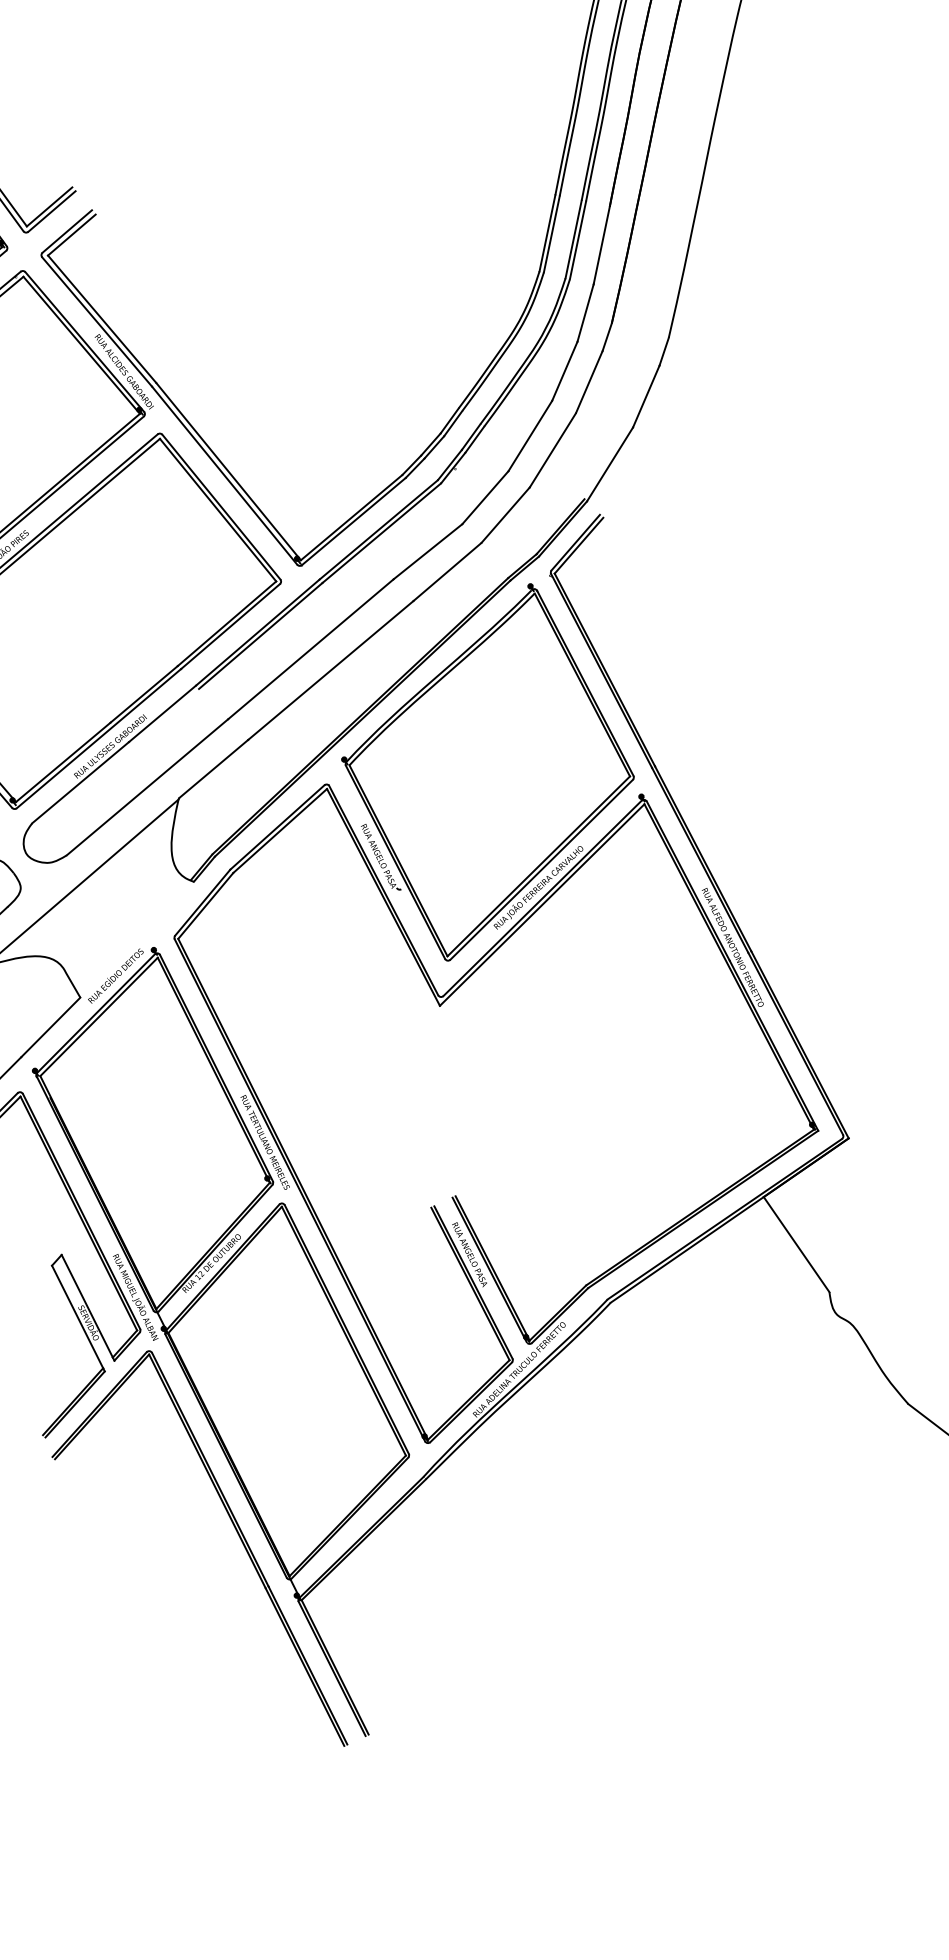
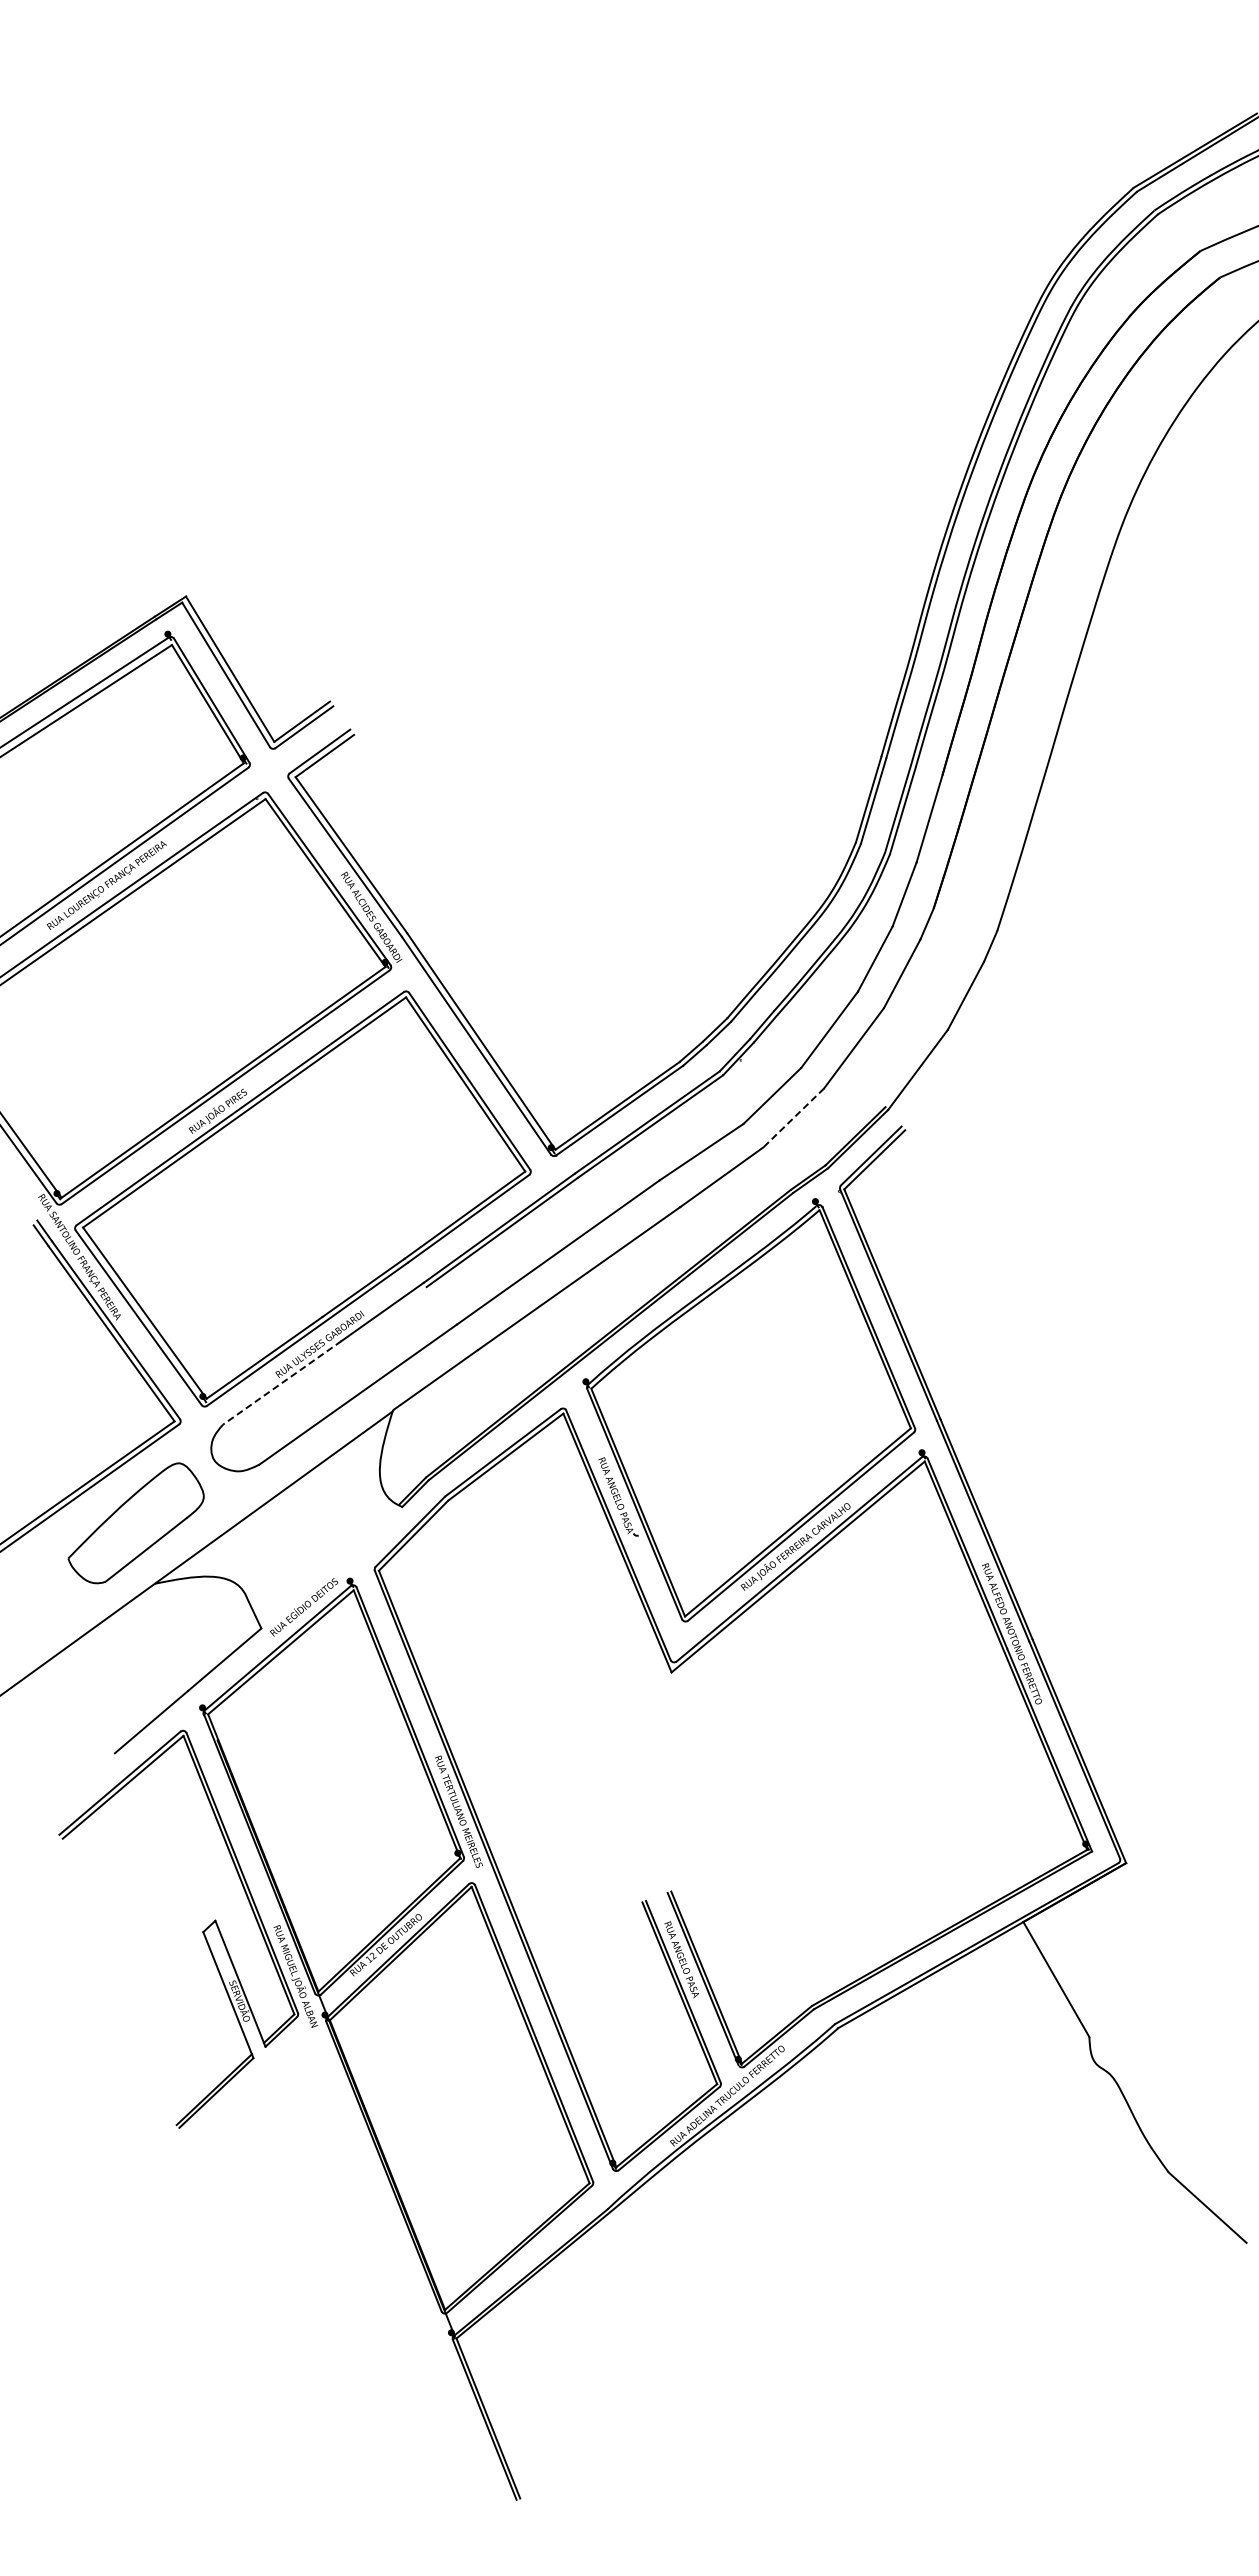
line: (505, 514) -> (793, 1117), solid -> dashed
line: (79, 783) -> (281, 1383), solid -> dashed
part: (237, 1533) -> (389, 2256), removed

